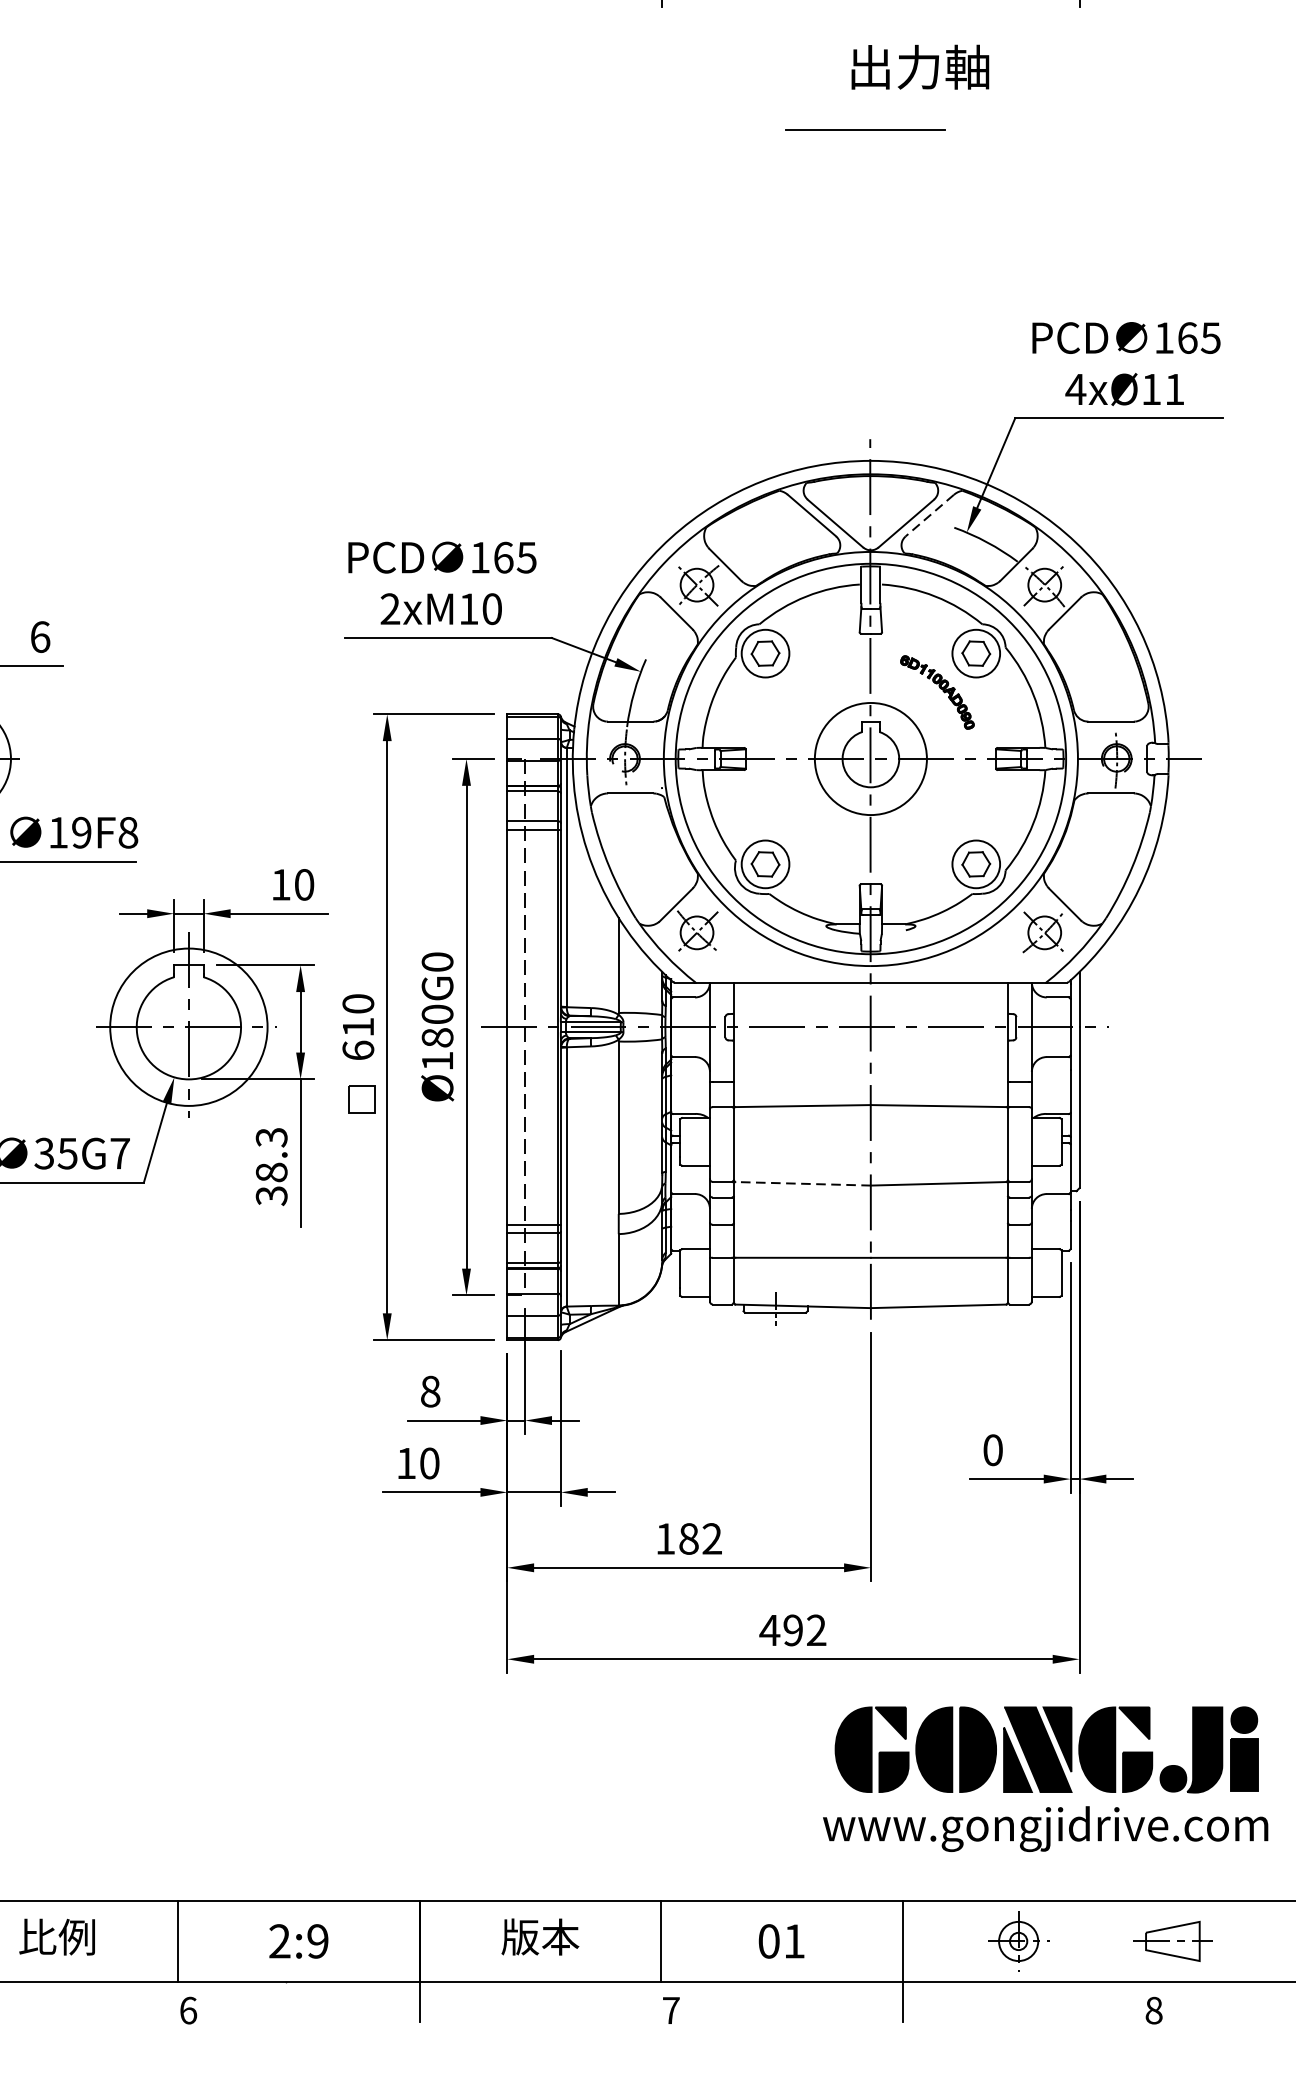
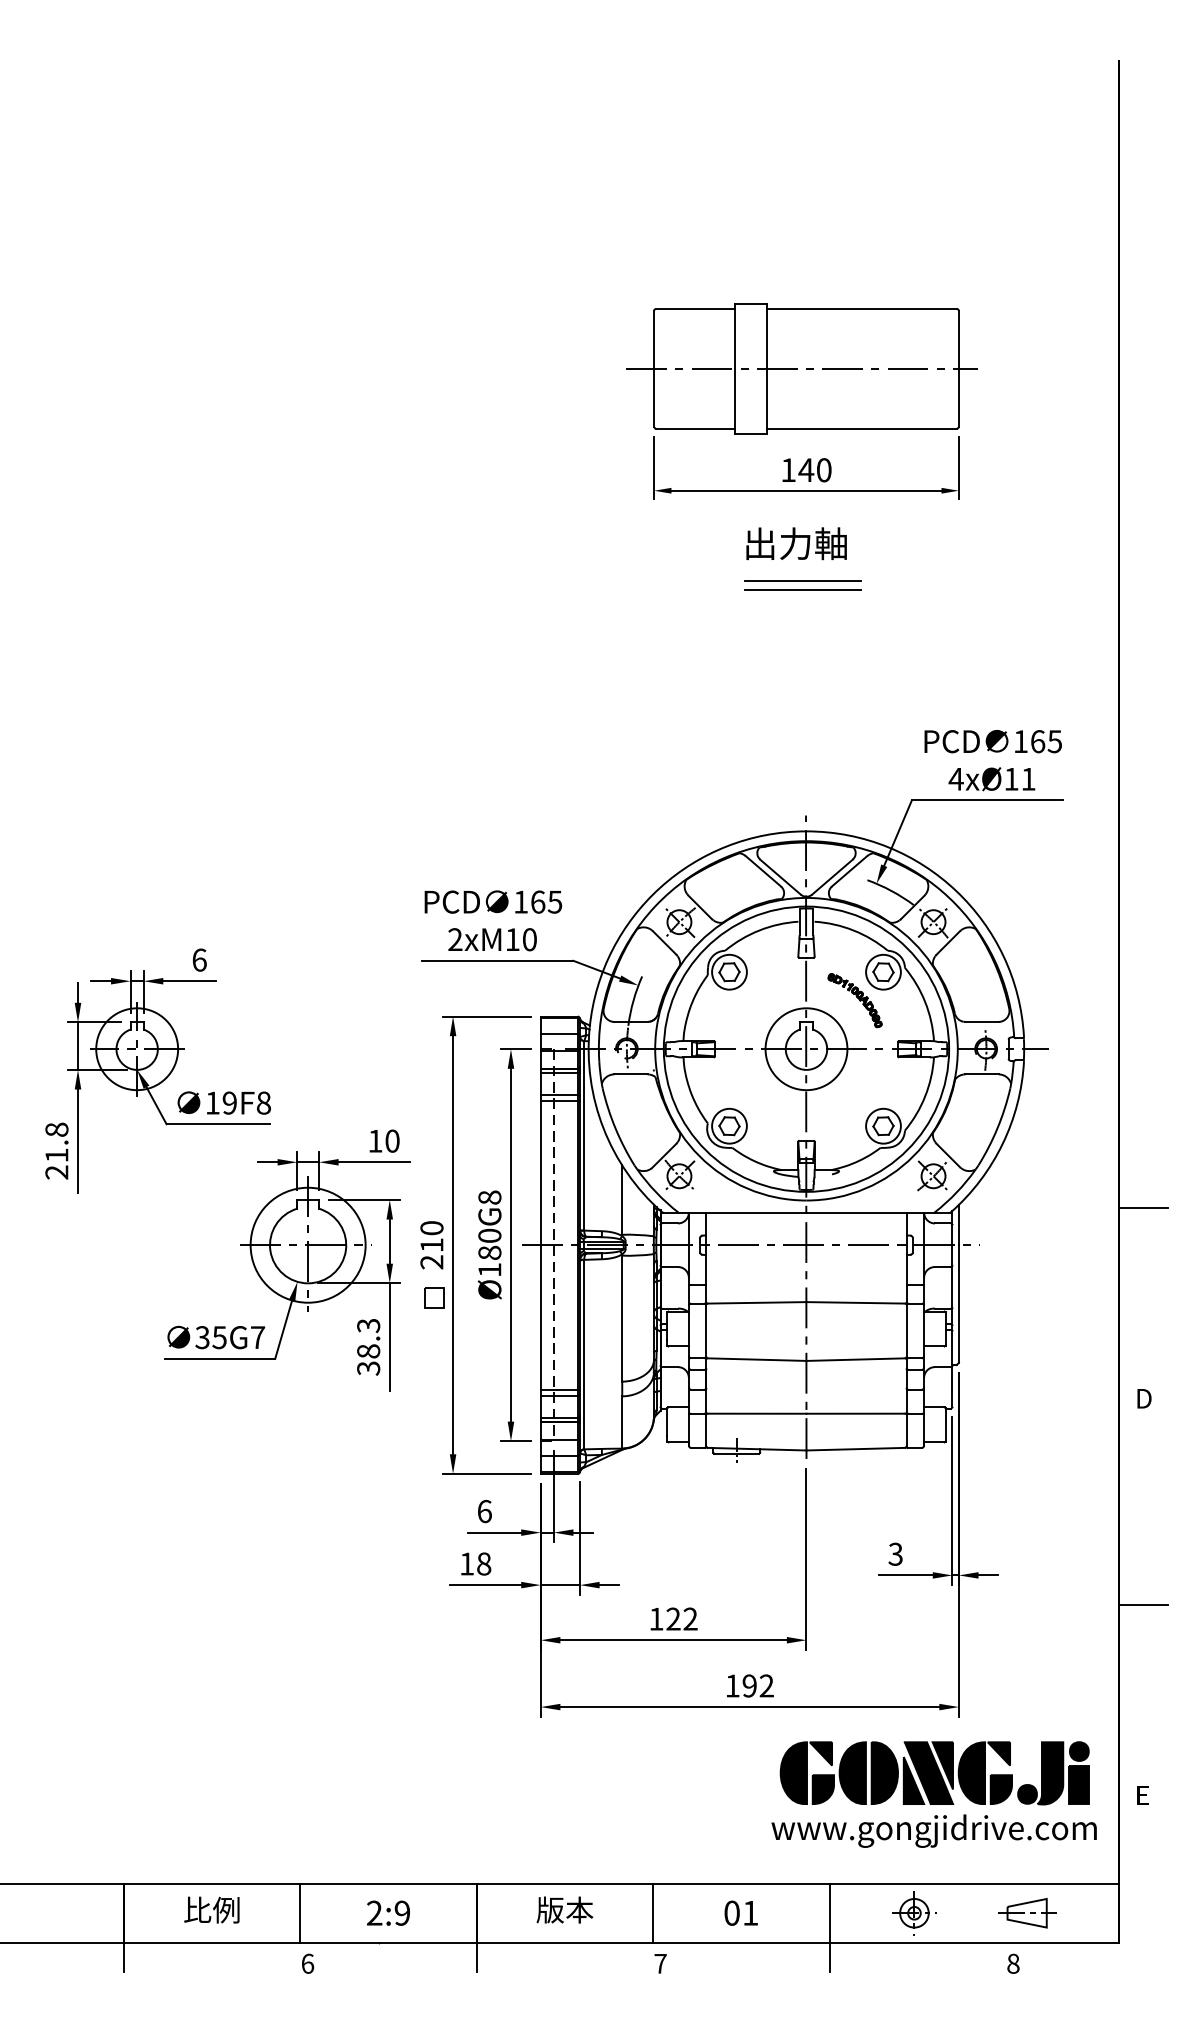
text: (920, 66) -> (796, 543), moved
line: (865, 118) -> (802, 581), added
line: (929, 515) -> (849, 871), dashed -> solid
text: (437, 961) -> (489, 1197), Ø180G0 -> Ø180G8
text: (357, 1050) -> (431, 1262), 610 -> 210
line: (802, 1183) -> (756, 1359), dashed -> solid
text: (430, 1391) -> (484, 1511), 8 -> 6
text: (992, 1449) -> (895, 1553), 0 -> 3
text: (430, 1464) -> (484, 1564), 10 -> 18
text: (688, 1538) -> (673, 1618), 182 -> 122
text: (769, 1629) -> (732, 1685), 492 -> 192

